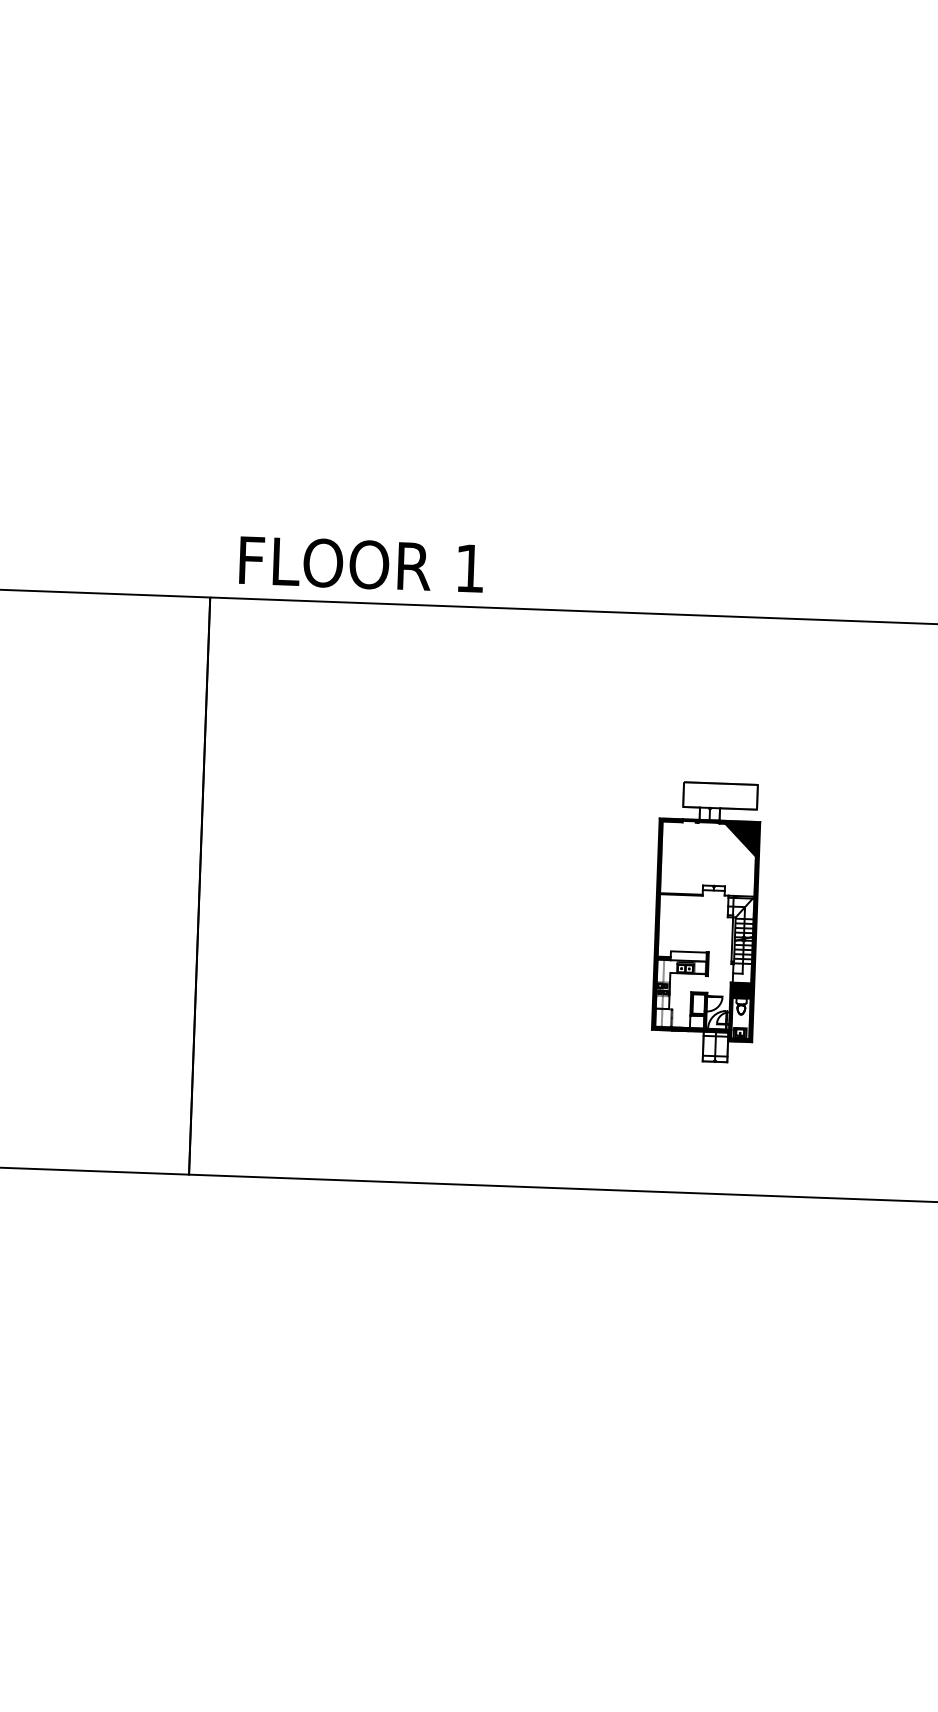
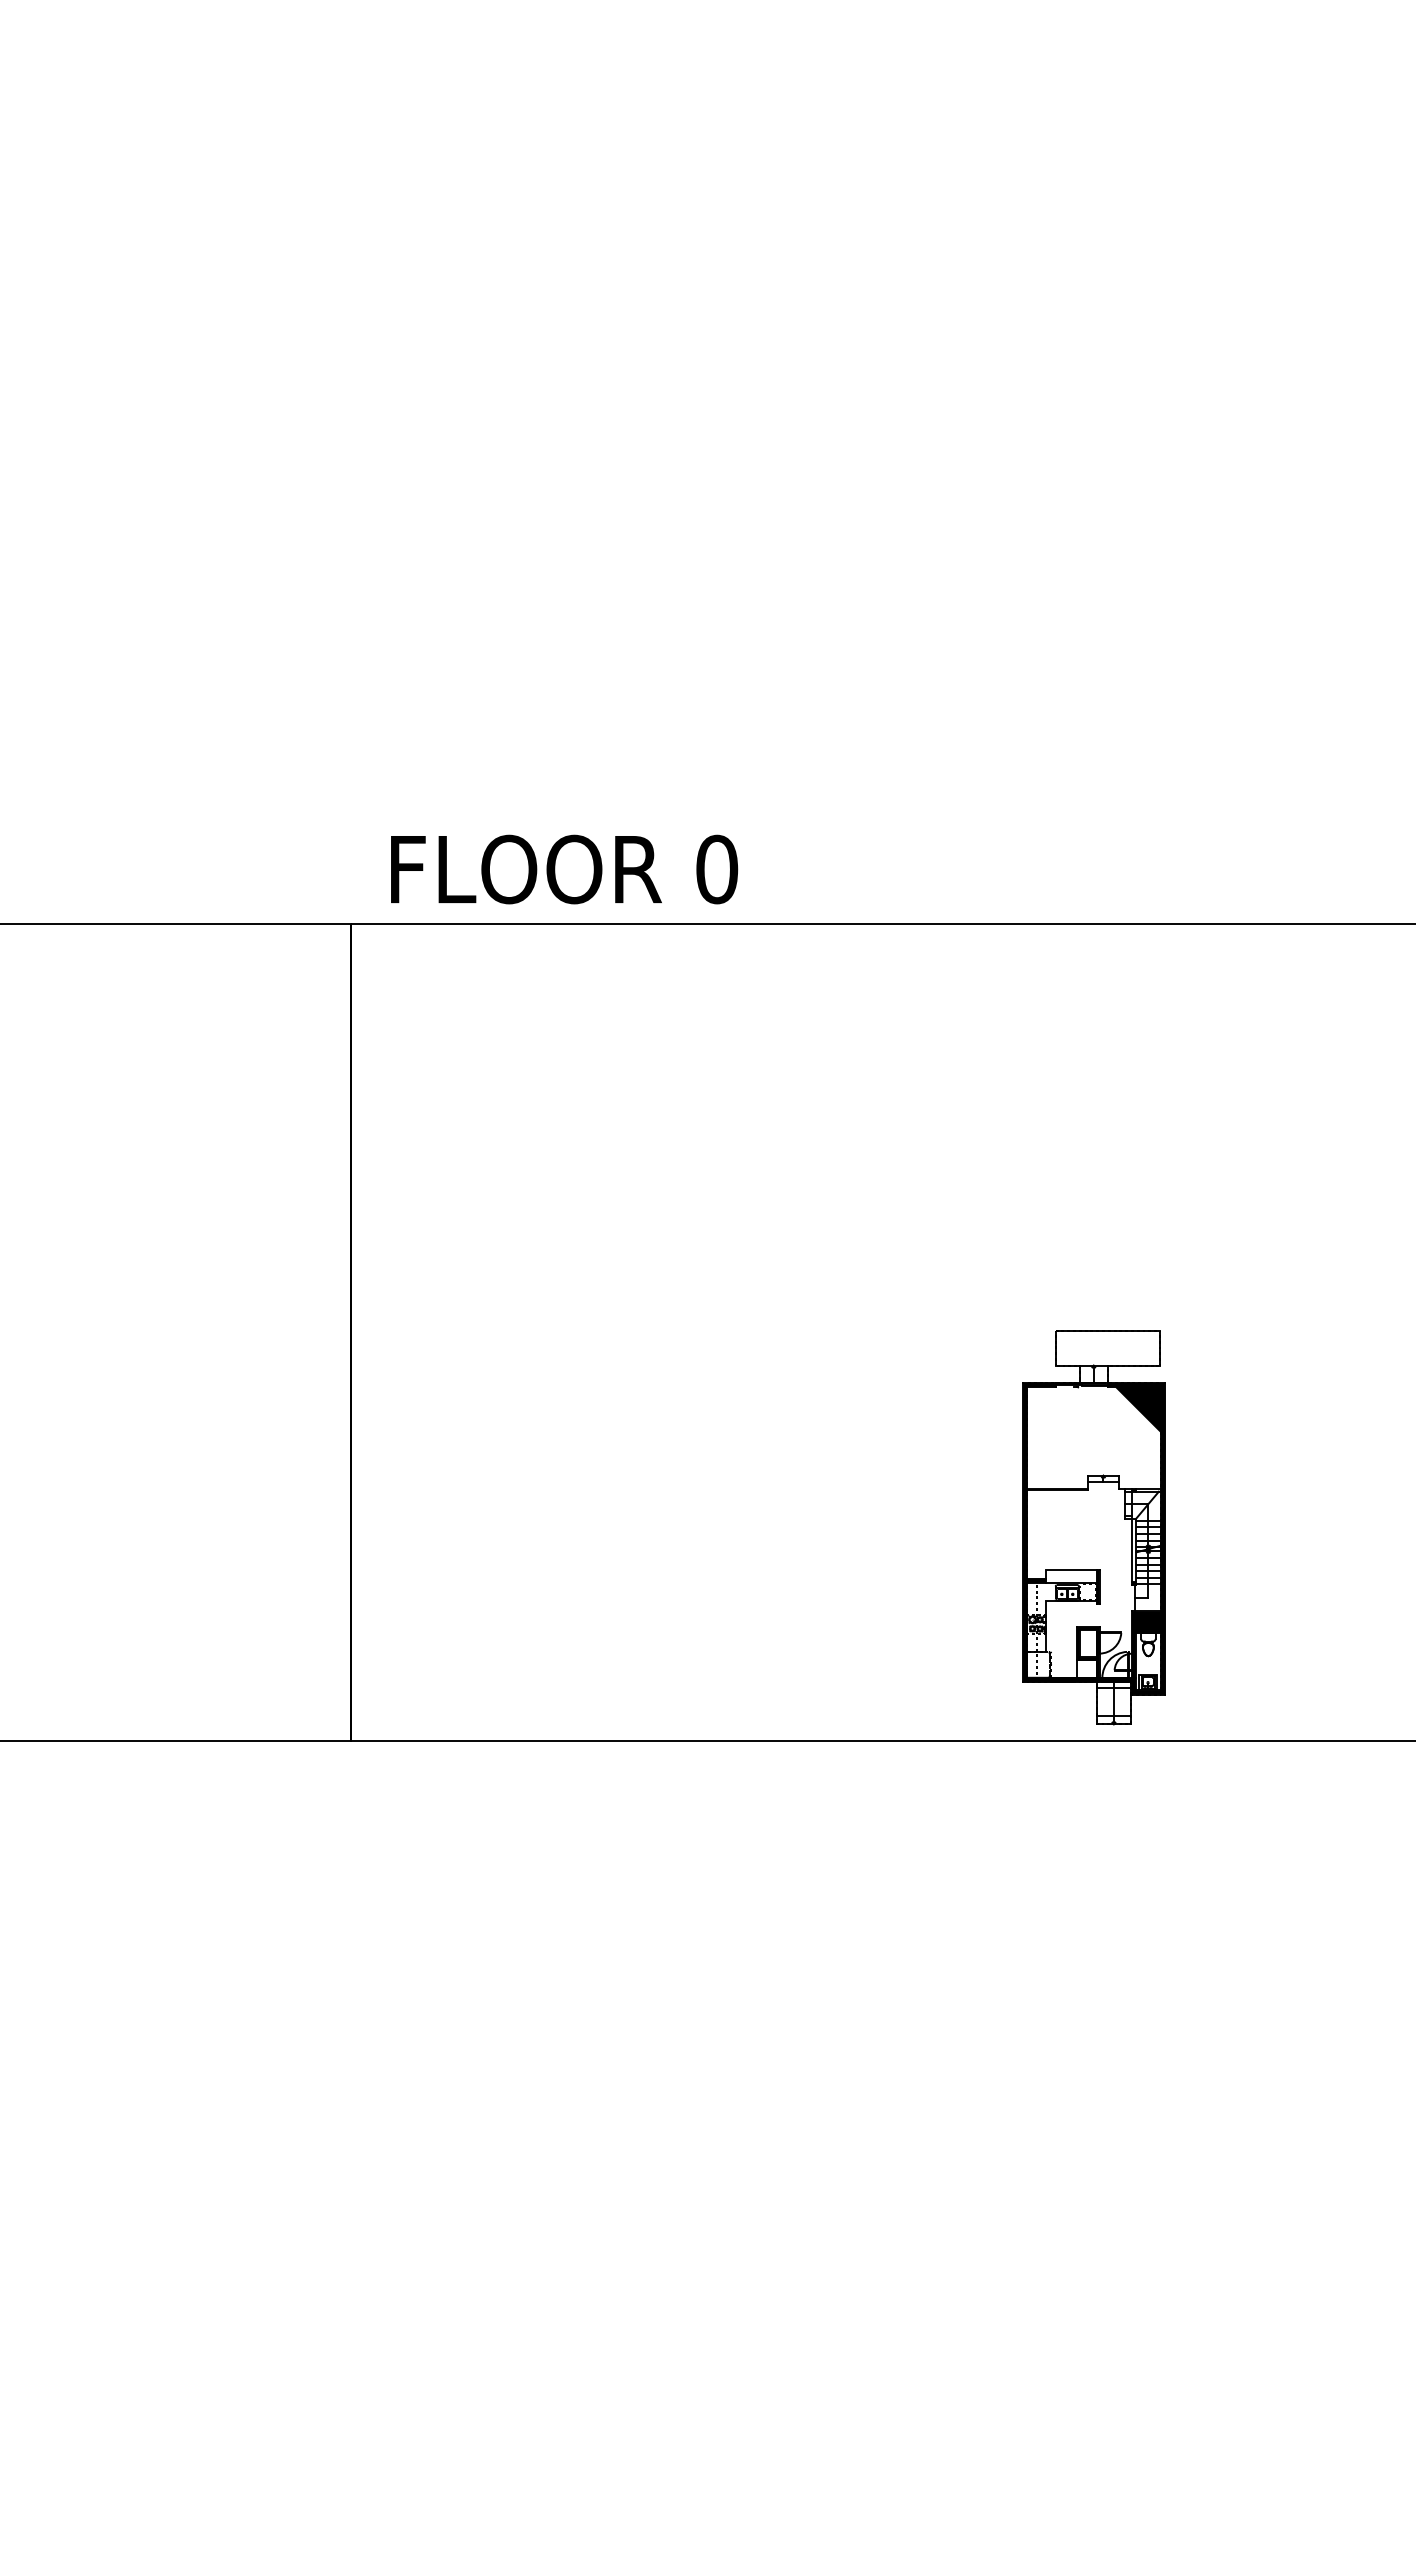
text: (470, 568) -> (717, 869), 1 -> 0
part: (705, 922) -> (1093, 1527), moved

